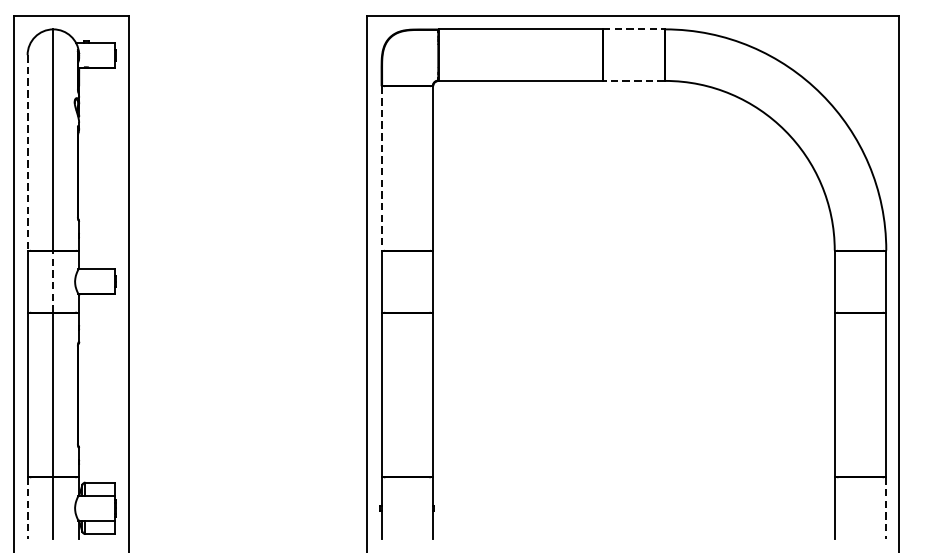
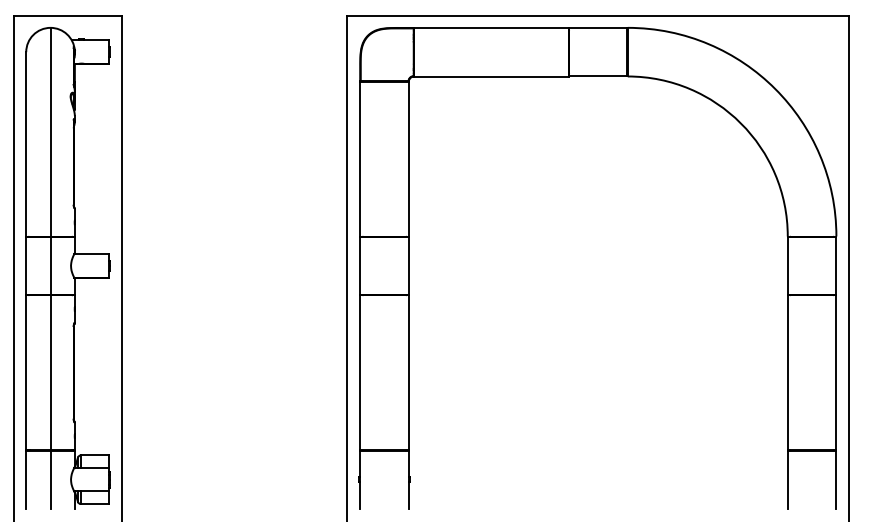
line: (634, 29) -> (598, 27), dashed -> solid
line: (633, 80) -> (597, 76), dashed -> solid
line: (27, 153) -> (26, 144), dashed -> solid
line: (381, 168) -> (360, 159), dashed -> solid
line: (53, 281) -> (50, 265), dashed -> solid
line: (27, 509) -> (26, 480), dashed -> solid
line: (886, 509) -> (836, 480), dashed -> solid

